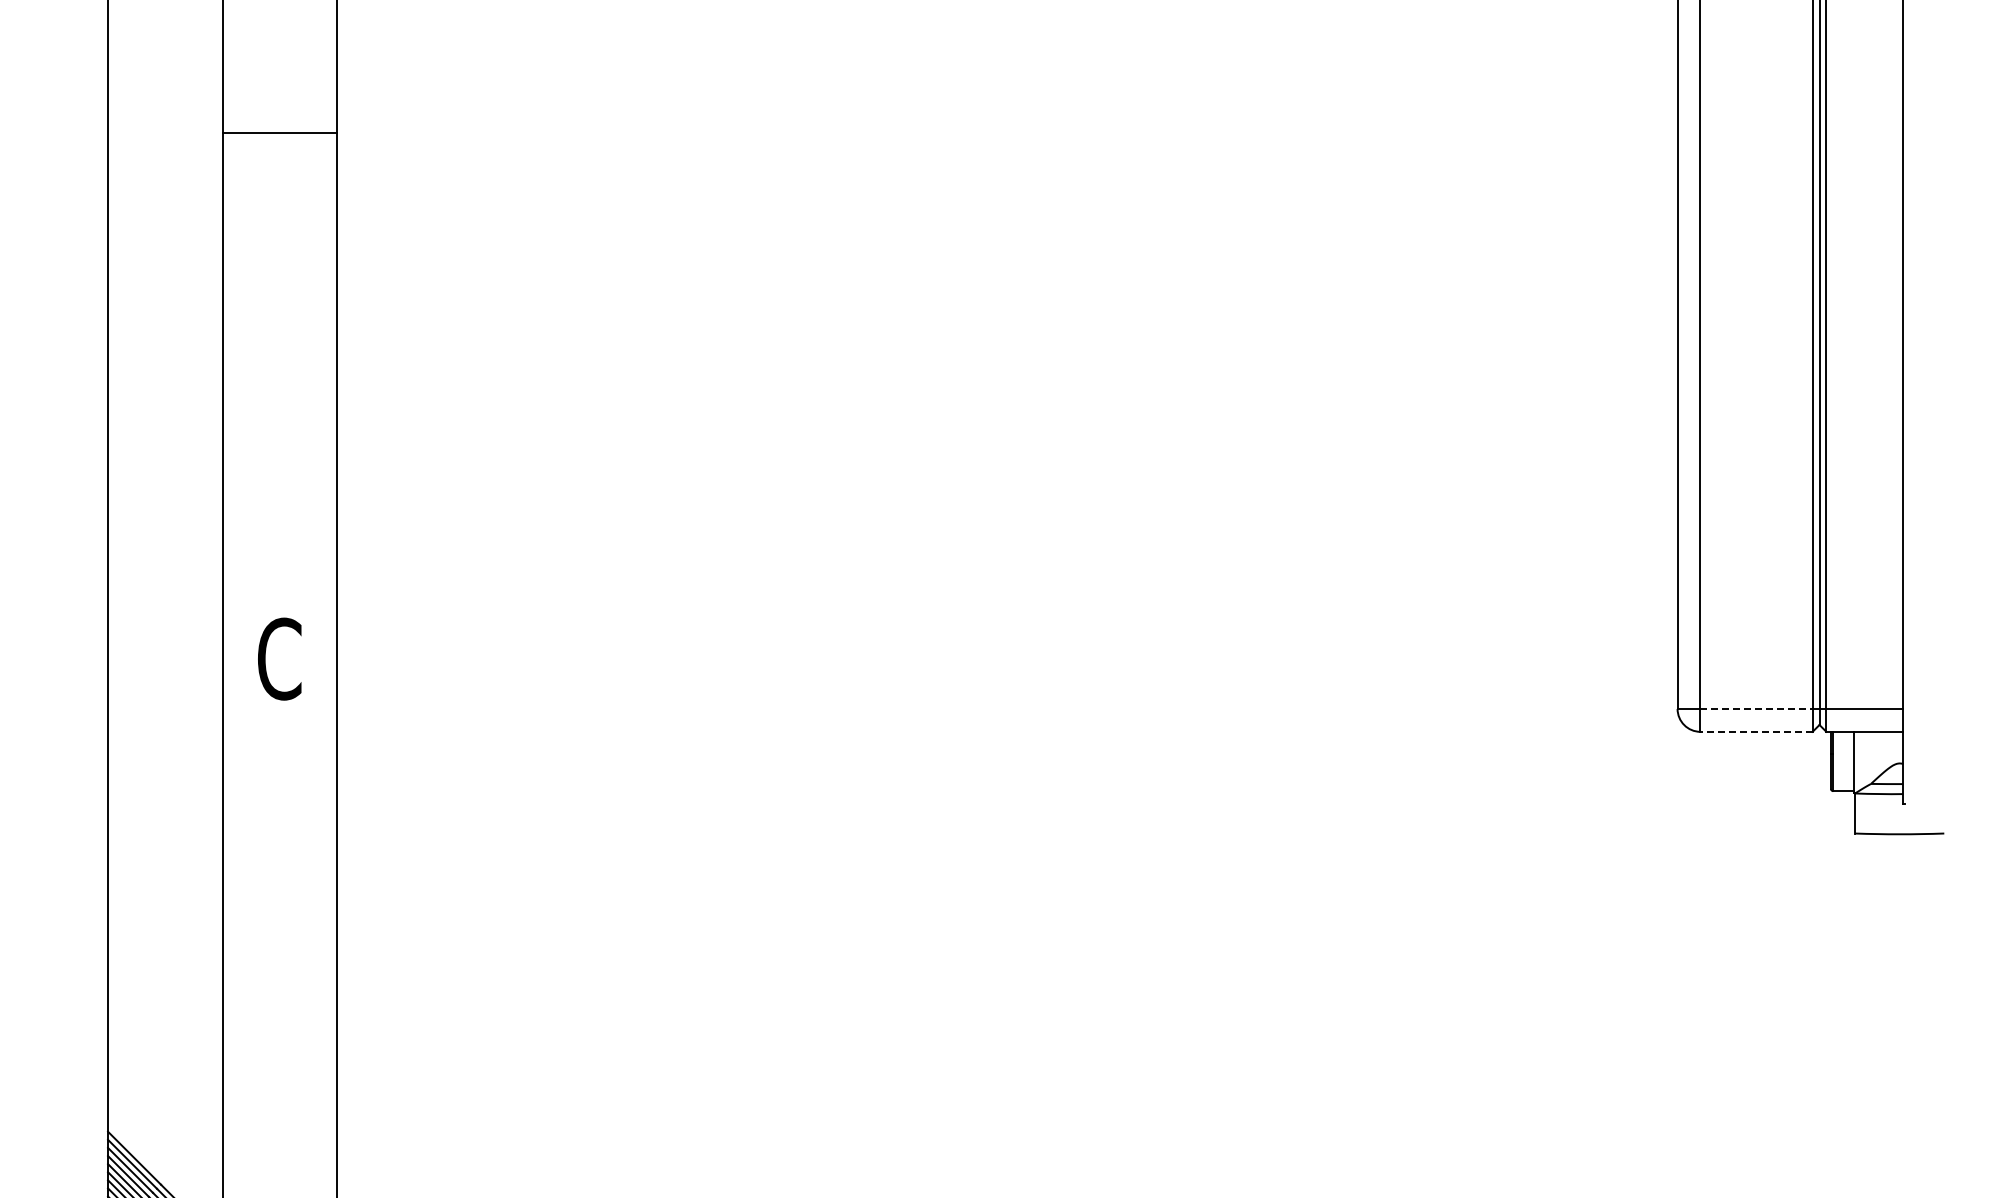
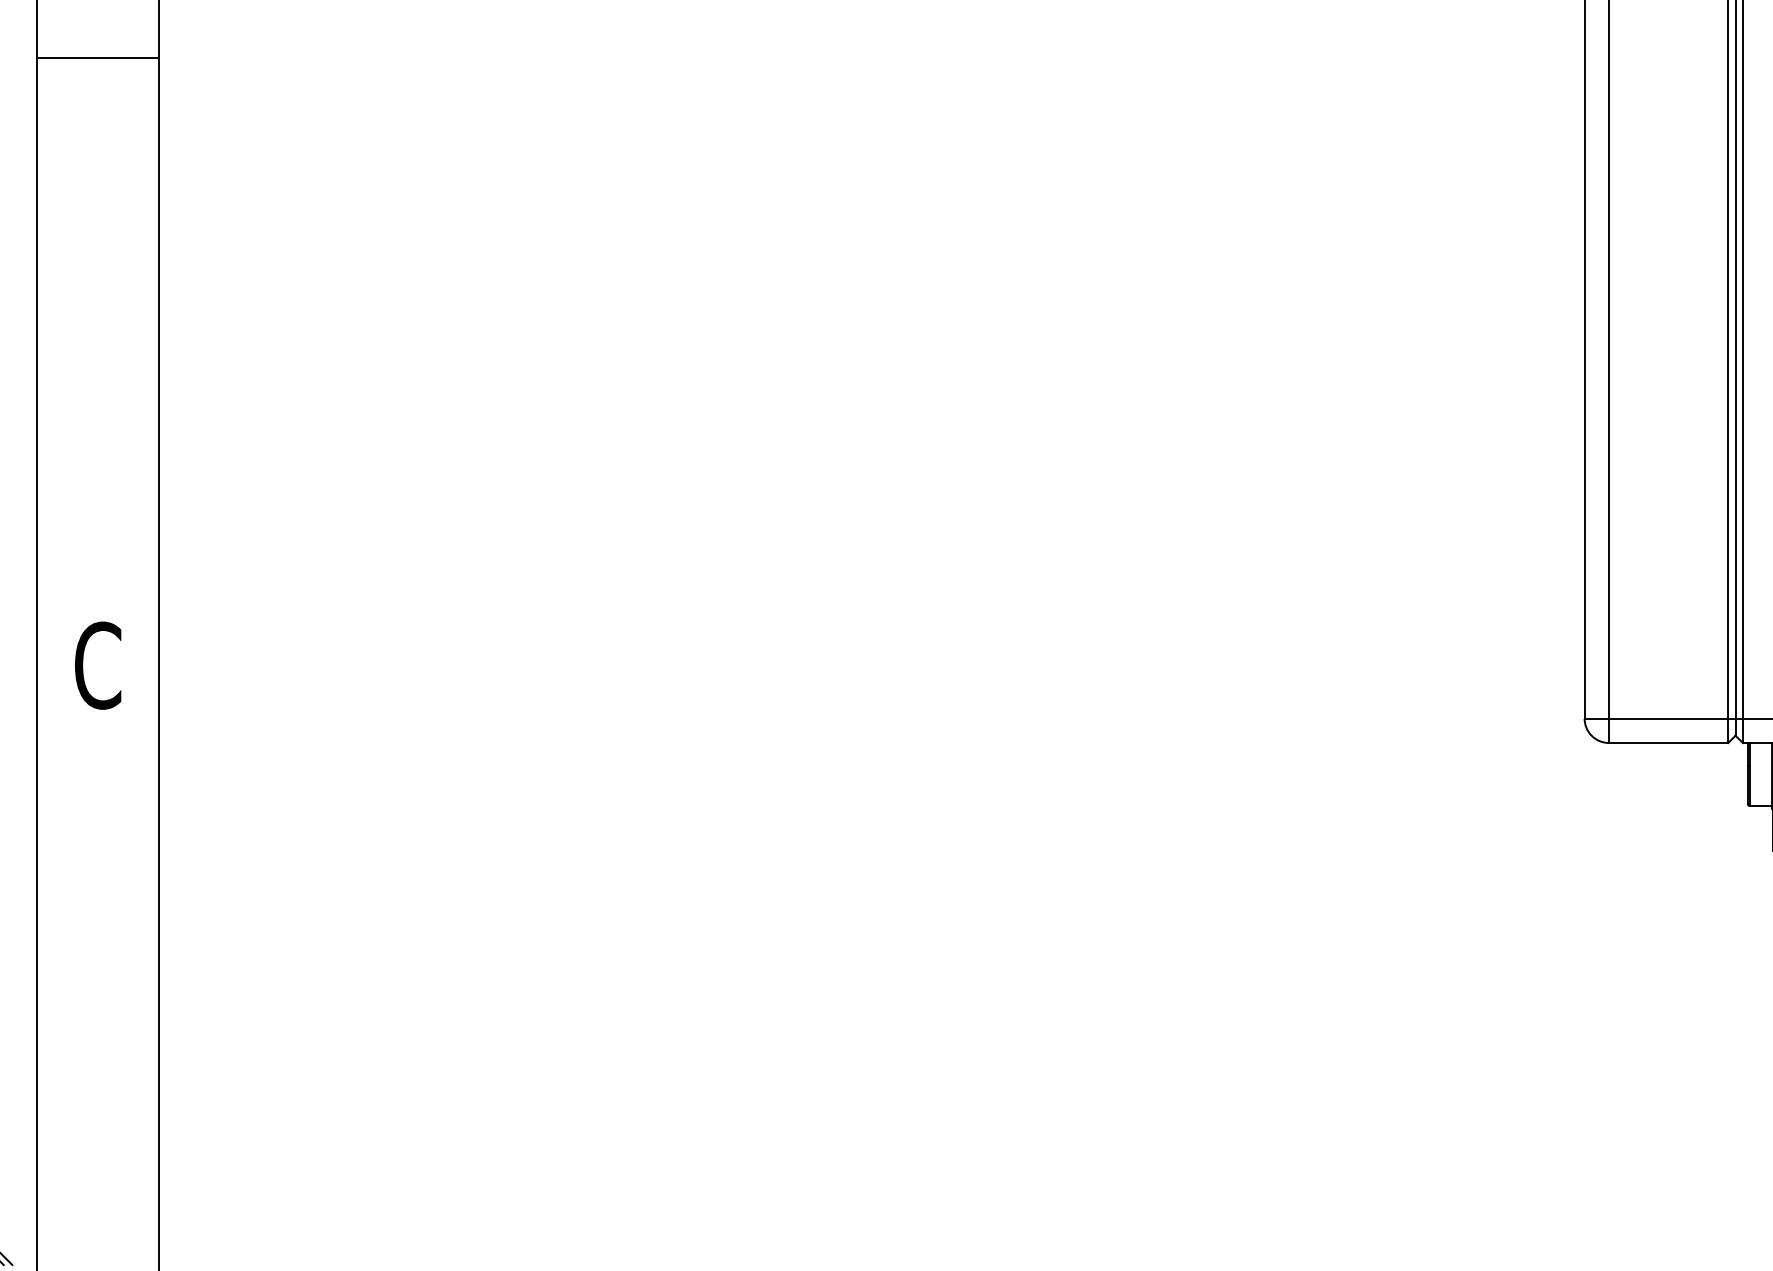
line: (279, 132) -> (97, 57), moved
line: (1757, 708) -> (1669, 718), dashed -> solid
line: (1756, 731) -> (1668, 742), dashed -> solid

